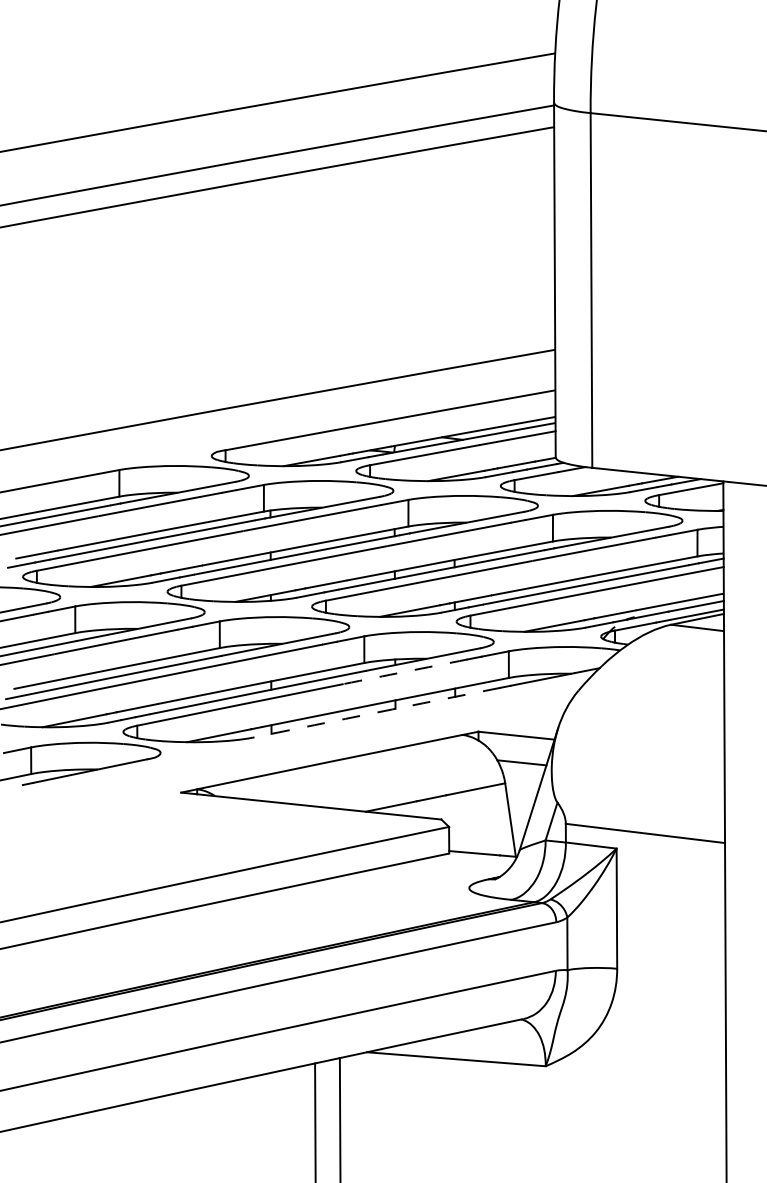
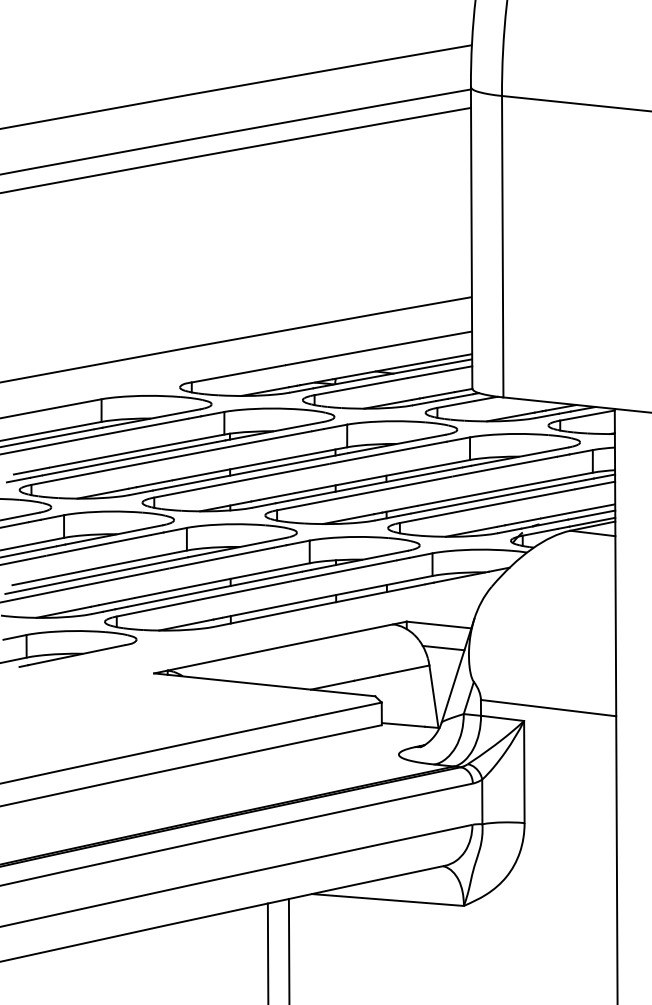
arc: (405, 671) -> (344, 570), dashed -> solid
arc: (376, 712) -> (320, 605), dashed -> solid

